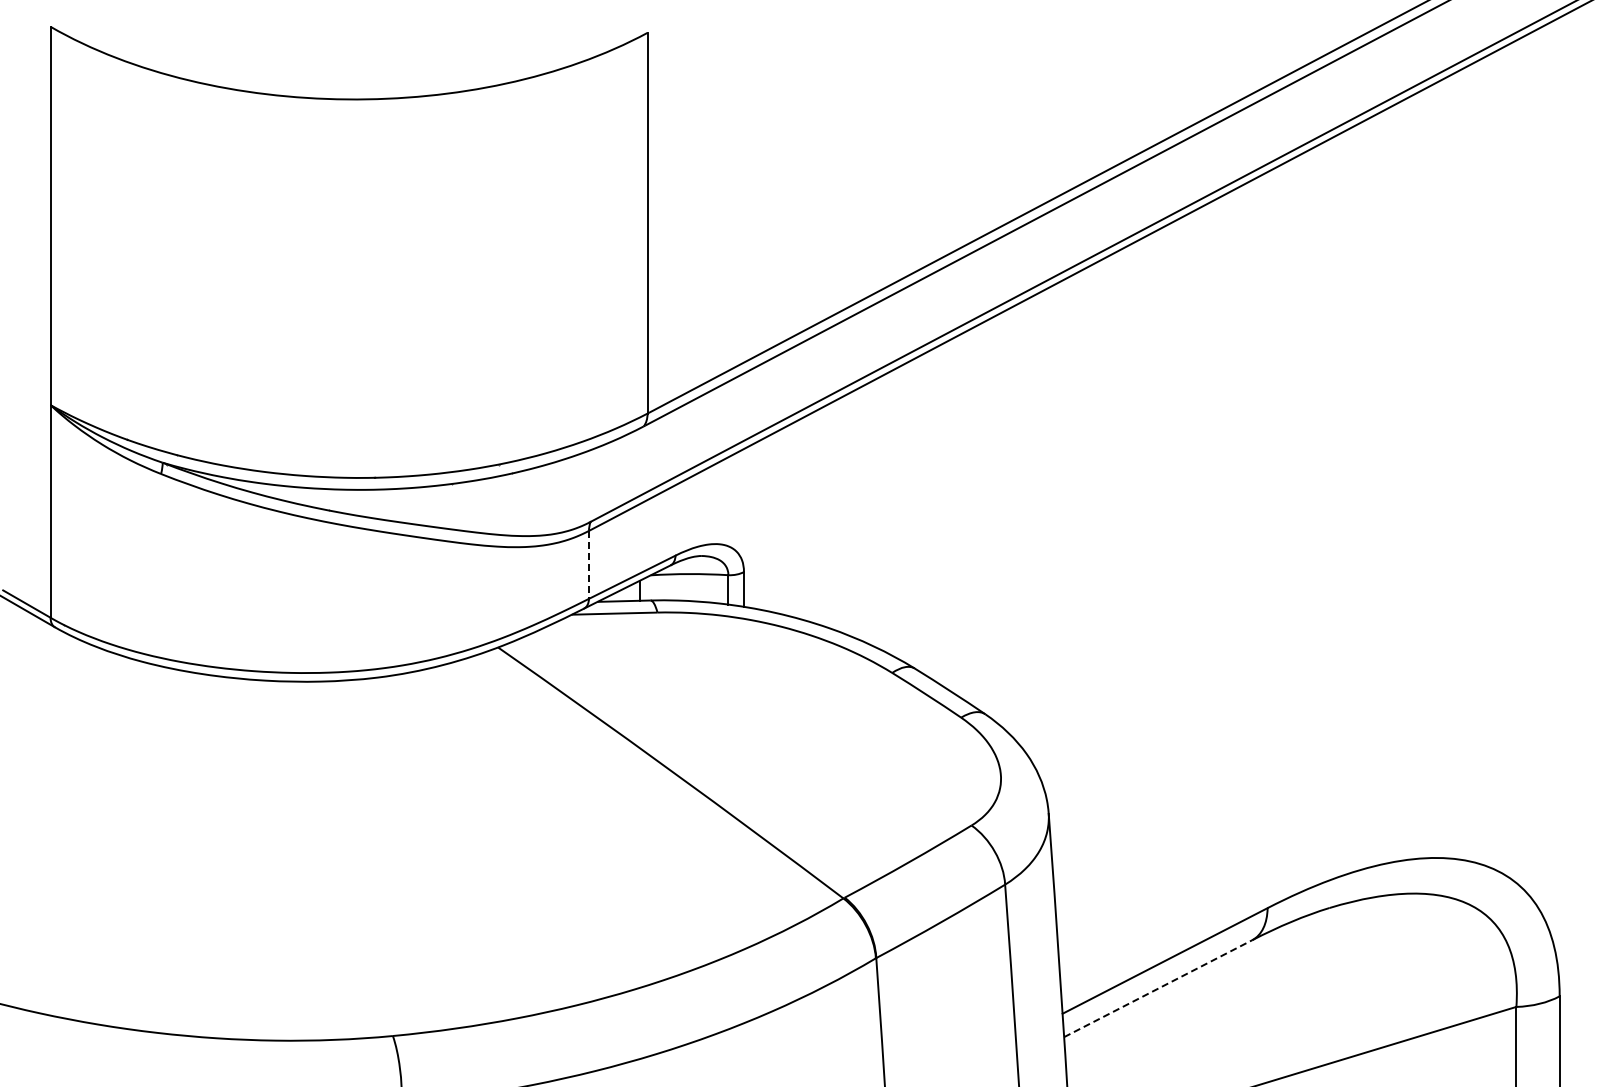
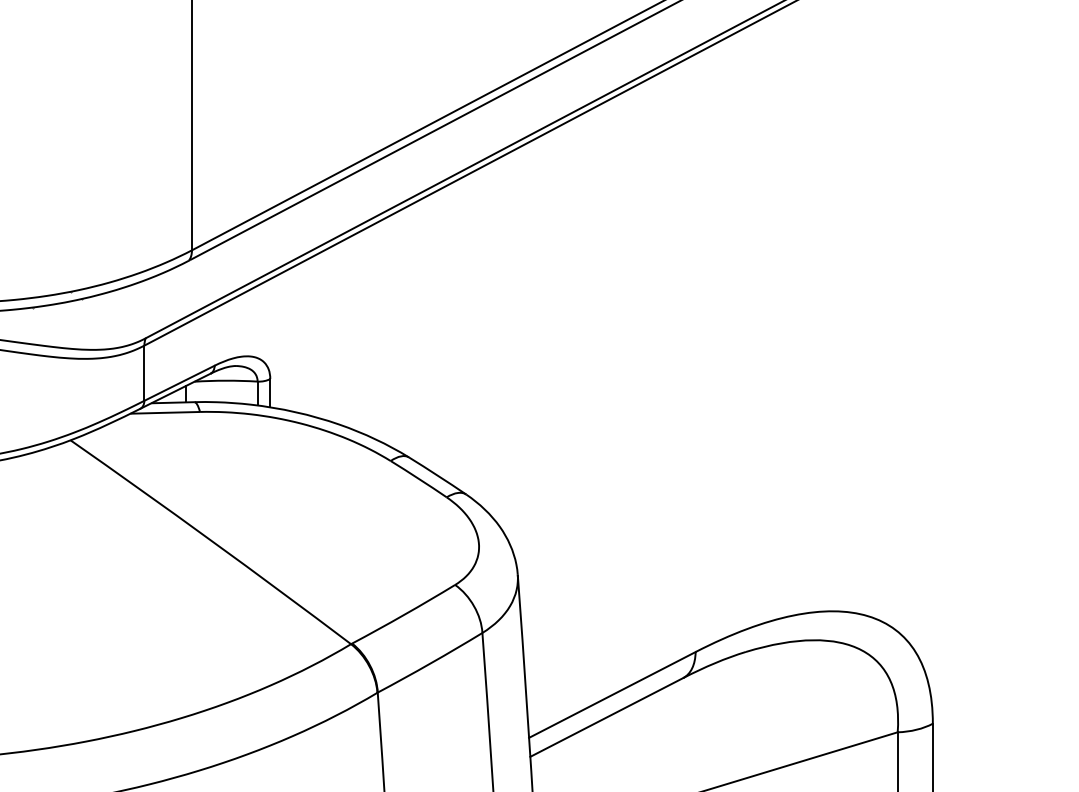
line: (589, 564) -> (144, 372), dashed -> solid
line: (1158, 988) -> (606, 717), dashed -> solid

